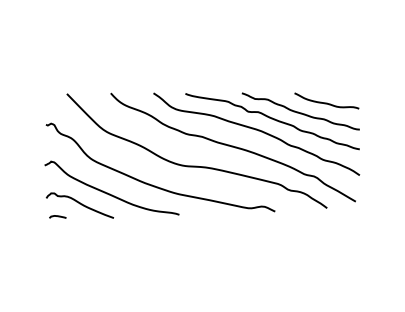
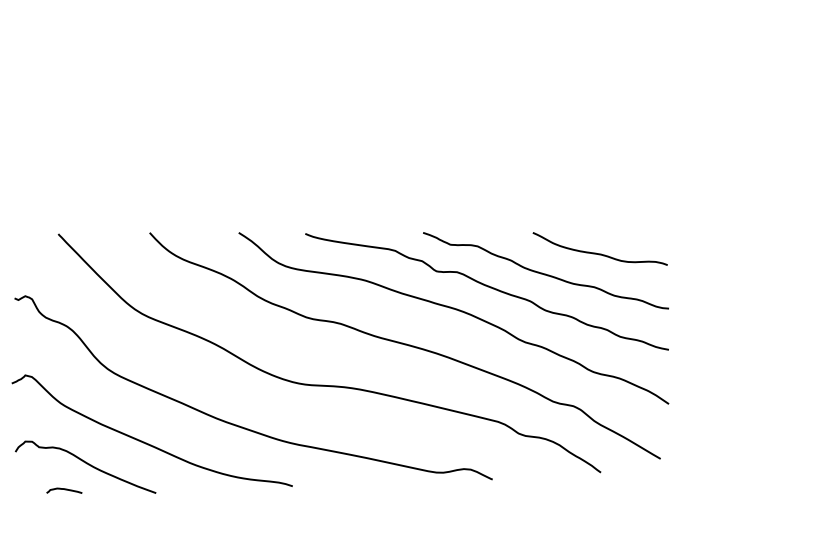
curve: (57, 216) -> (63, 489), moved

